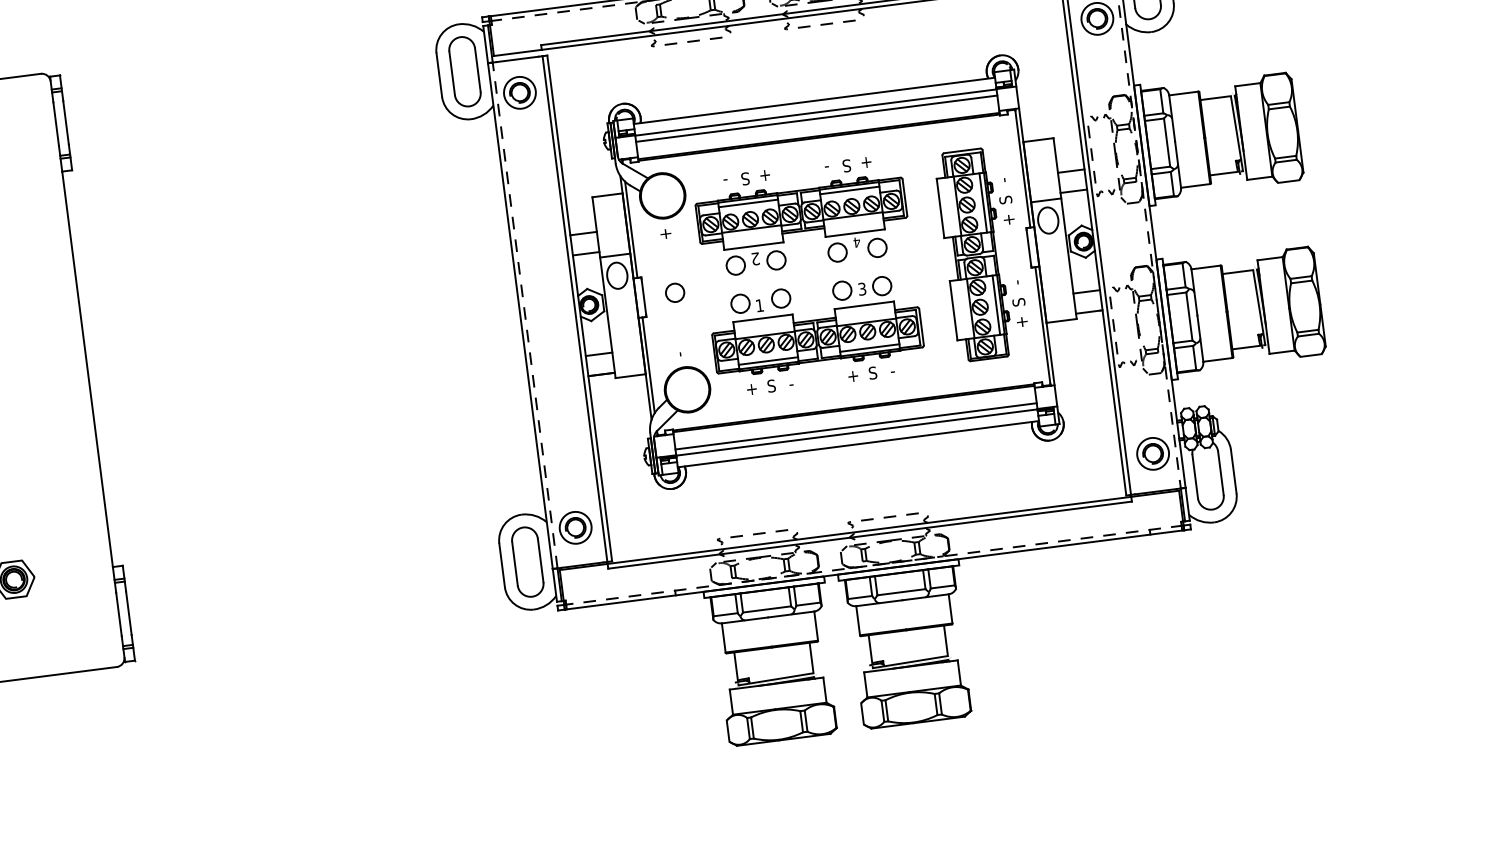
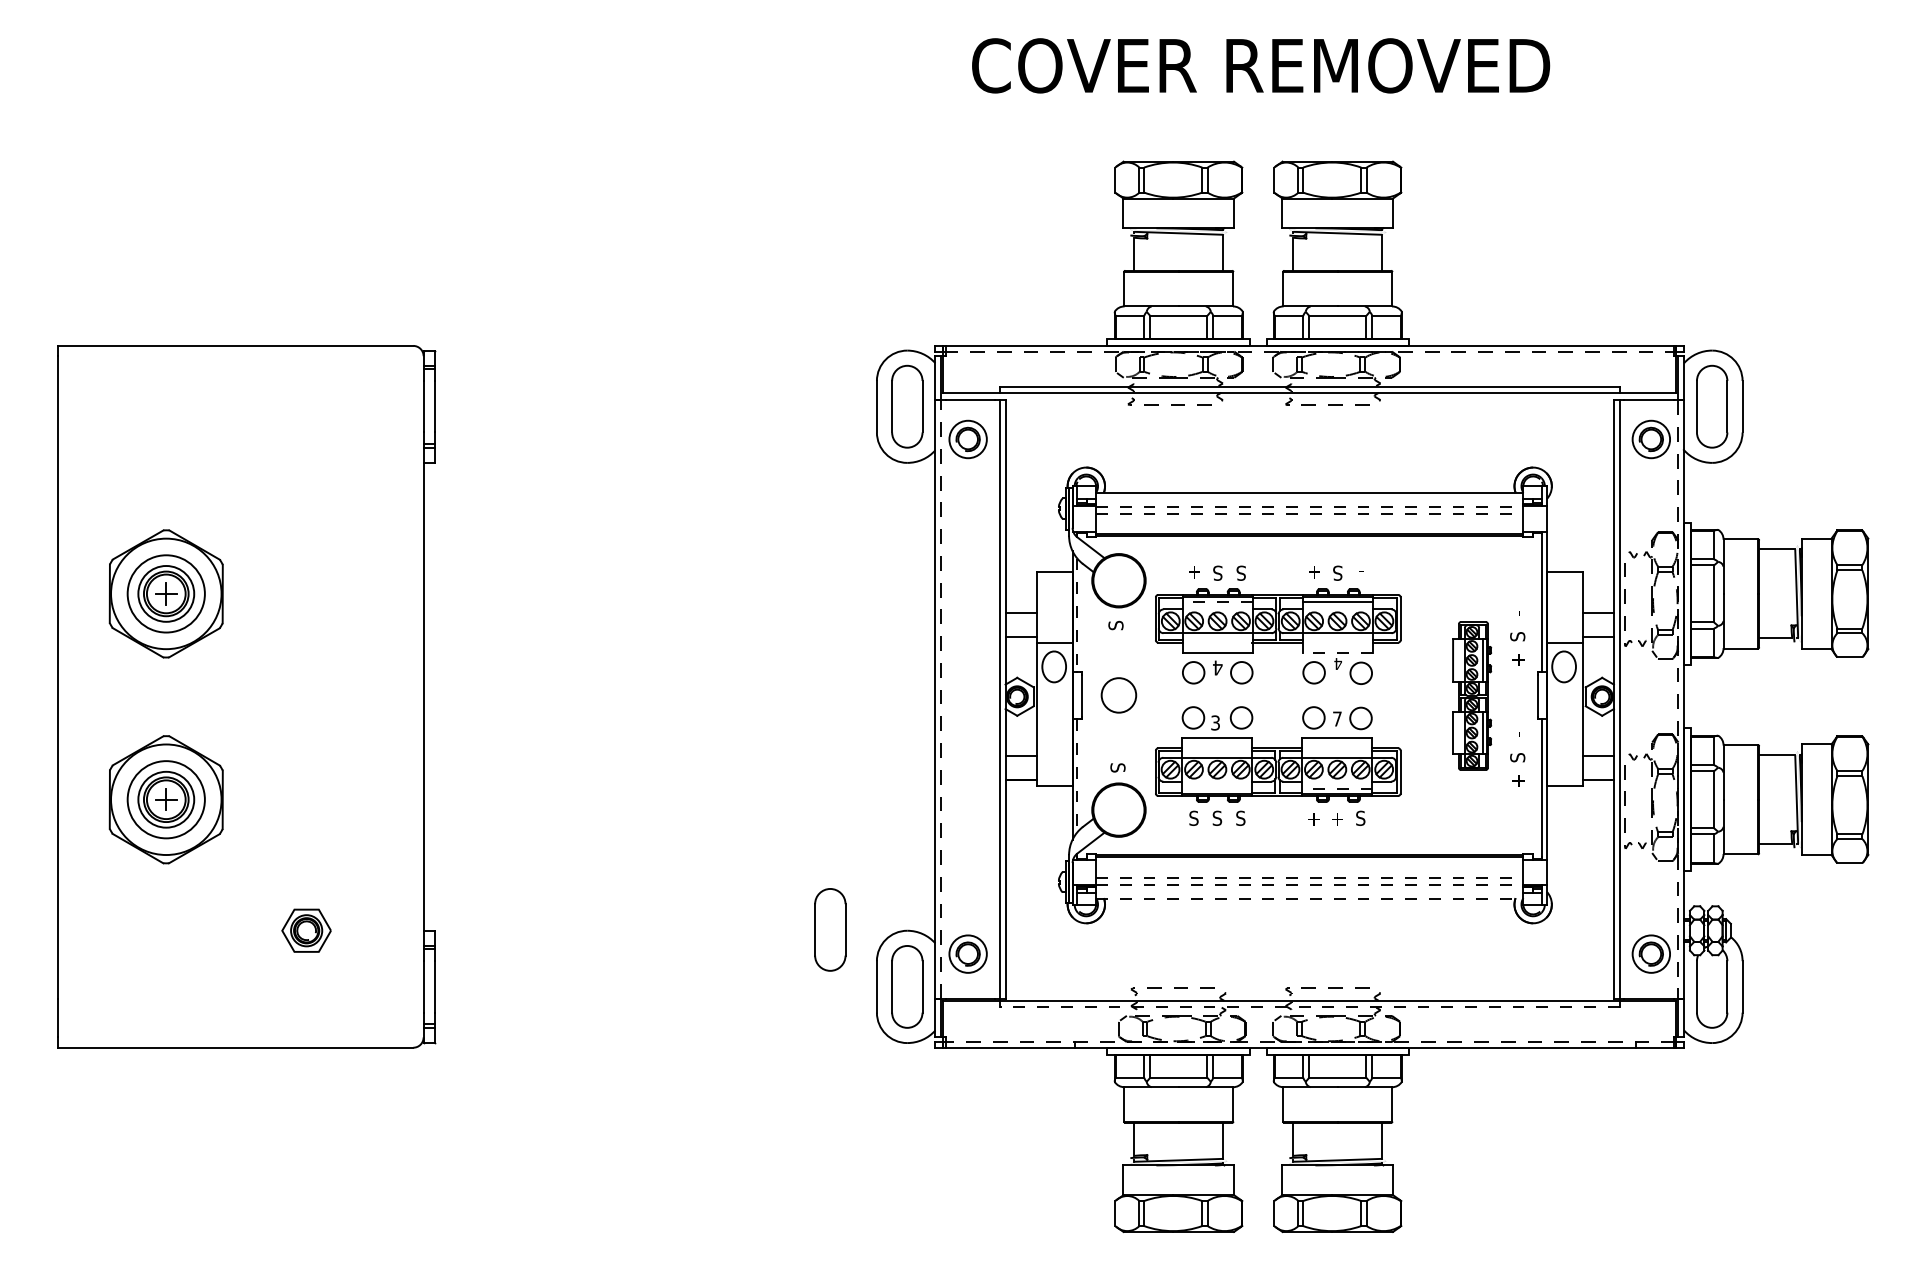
line: (815, 112) -> (1309, 506), solid -> dashed
line: (816, 118) -> (1309, 513), solid -> dashed
text: (866, 162) -> (1361, 572), + -> -
text: (827, 167) -> (1314, 572), - -> +
text: (765, 175) -> (1241, 572), + -> S
text: (725, 180) -> (1194, 572), - -> +
line: (748, 203) -> (1217, 602), solid -> dashed
line: (631, 229) -> (1077, 615), solid -> dashed
line: (855, 232) -> (1337, 652), solid -> dashed
text: (664, 234) -> (1115, 625), + -> S
part: (973, 254) -> (1471, 695), size x0.6
text: (755, 258) -> (1217, 667), 2 -> 4
text: (862, 288) -> (1337, 718), 3 -> 7
circle: (674, 292) -> (1118, 695), size x1.6
text: (759, 305) -> (1215, 722), 1 -> 3
line: (869, 347) -> (1336, 788), solid -> dashed
text: (681, 353) -> (1117, 767), - -> S
line: (768, 360) -> (1217, 788), removed
line: (648, 365) -> (1077, 775), solid -> dashed
text: (892, 369) -> (1360, 817), - -> S
text: (873, 372) -> (1337, 817), S -> +
text: (791, 382) -> (1240, 817), - -> S
text: (751, 387) -> (1193, 817), + -> S
line: (855, 426) -> (1309, 877), solid -> dashed
line: (856, 432) -> (1309, 885), solid -> dashed
line: (858, 443) -> (1309, 898), solid -> dashed
part: (456, 521) -> (830, 929), added
line: (869, 535) -> (1309, 1006), solid -> dashed

